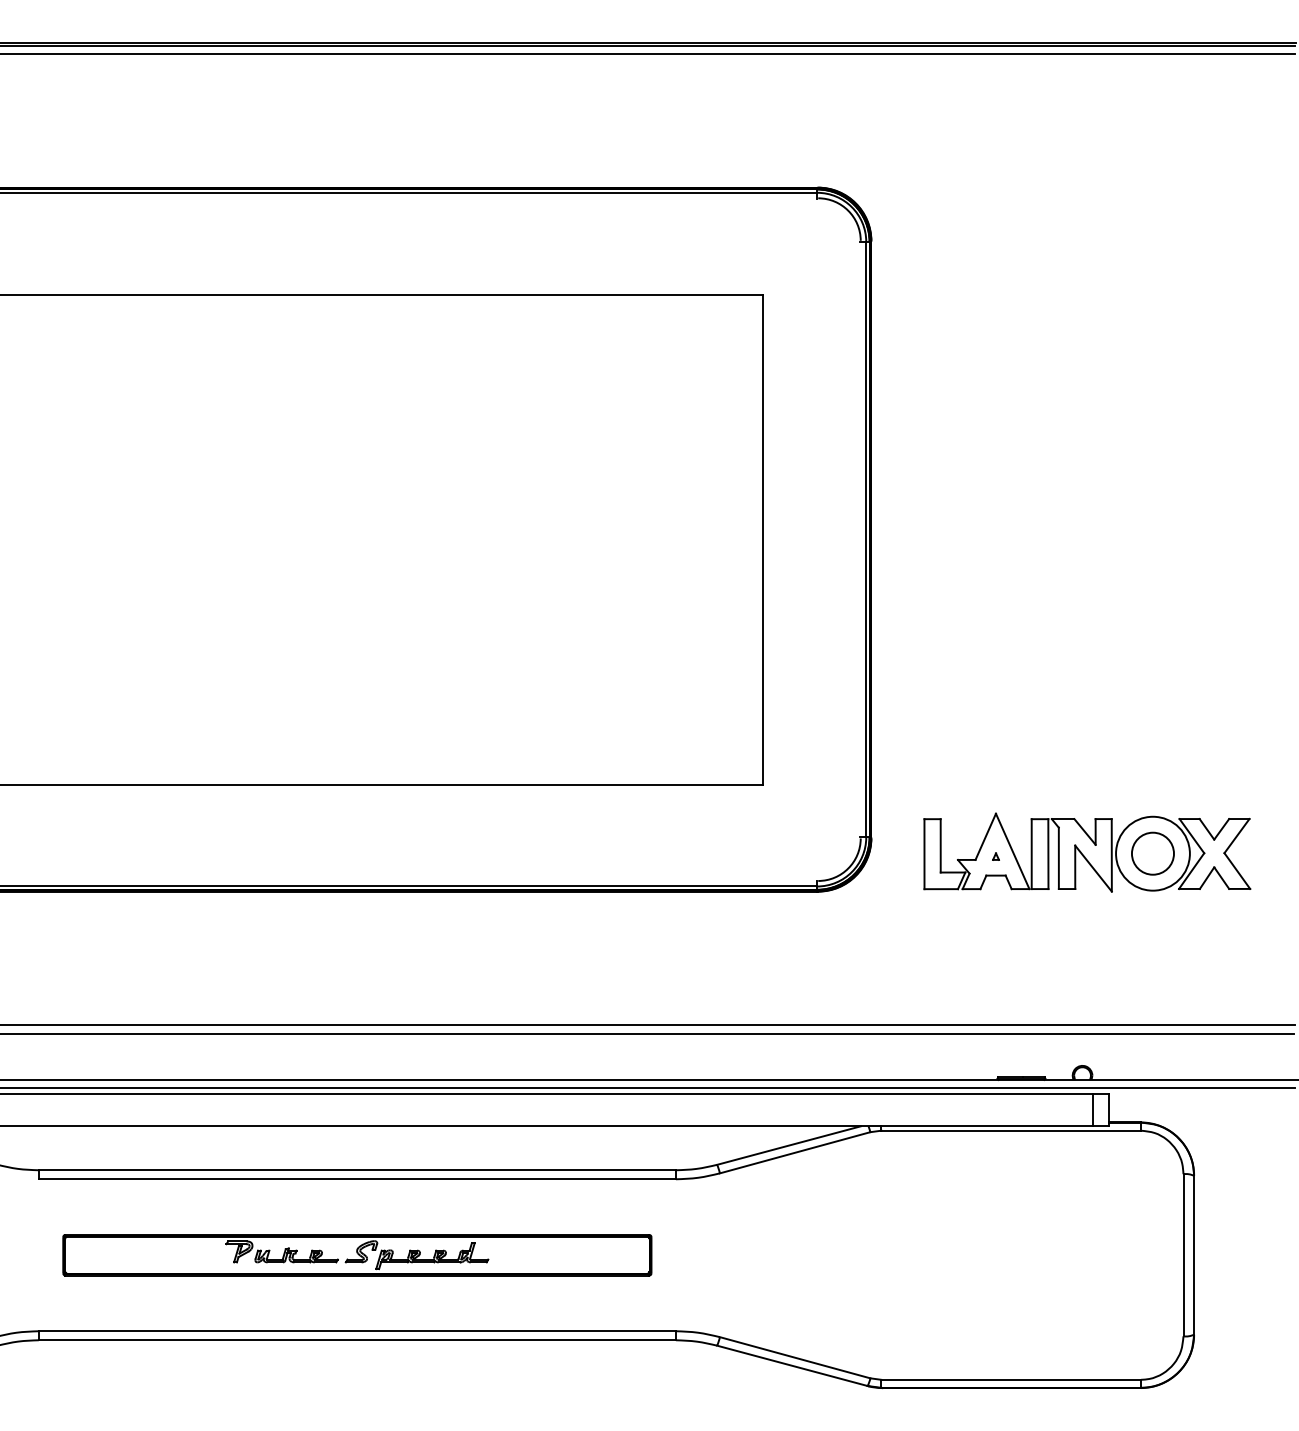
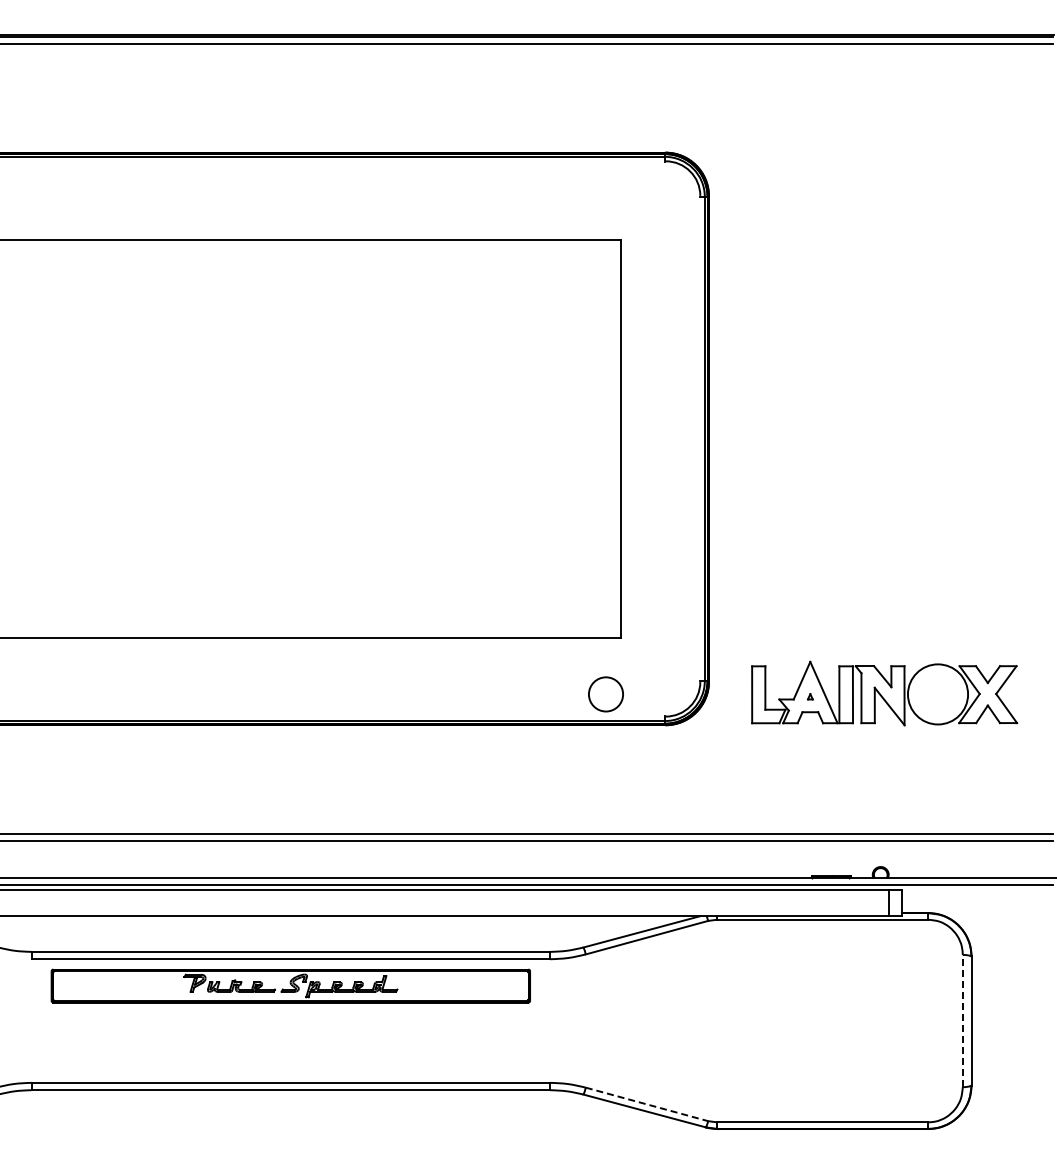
circle: (1152, 853) -> (605, 694), moved
part: (356, 1254) -> (290, 985), moved
line: (1183, 1255) -> (962, 1021), solid -> dashed
line: (795, 1357) -> (647, 1104), solid -> dashed

